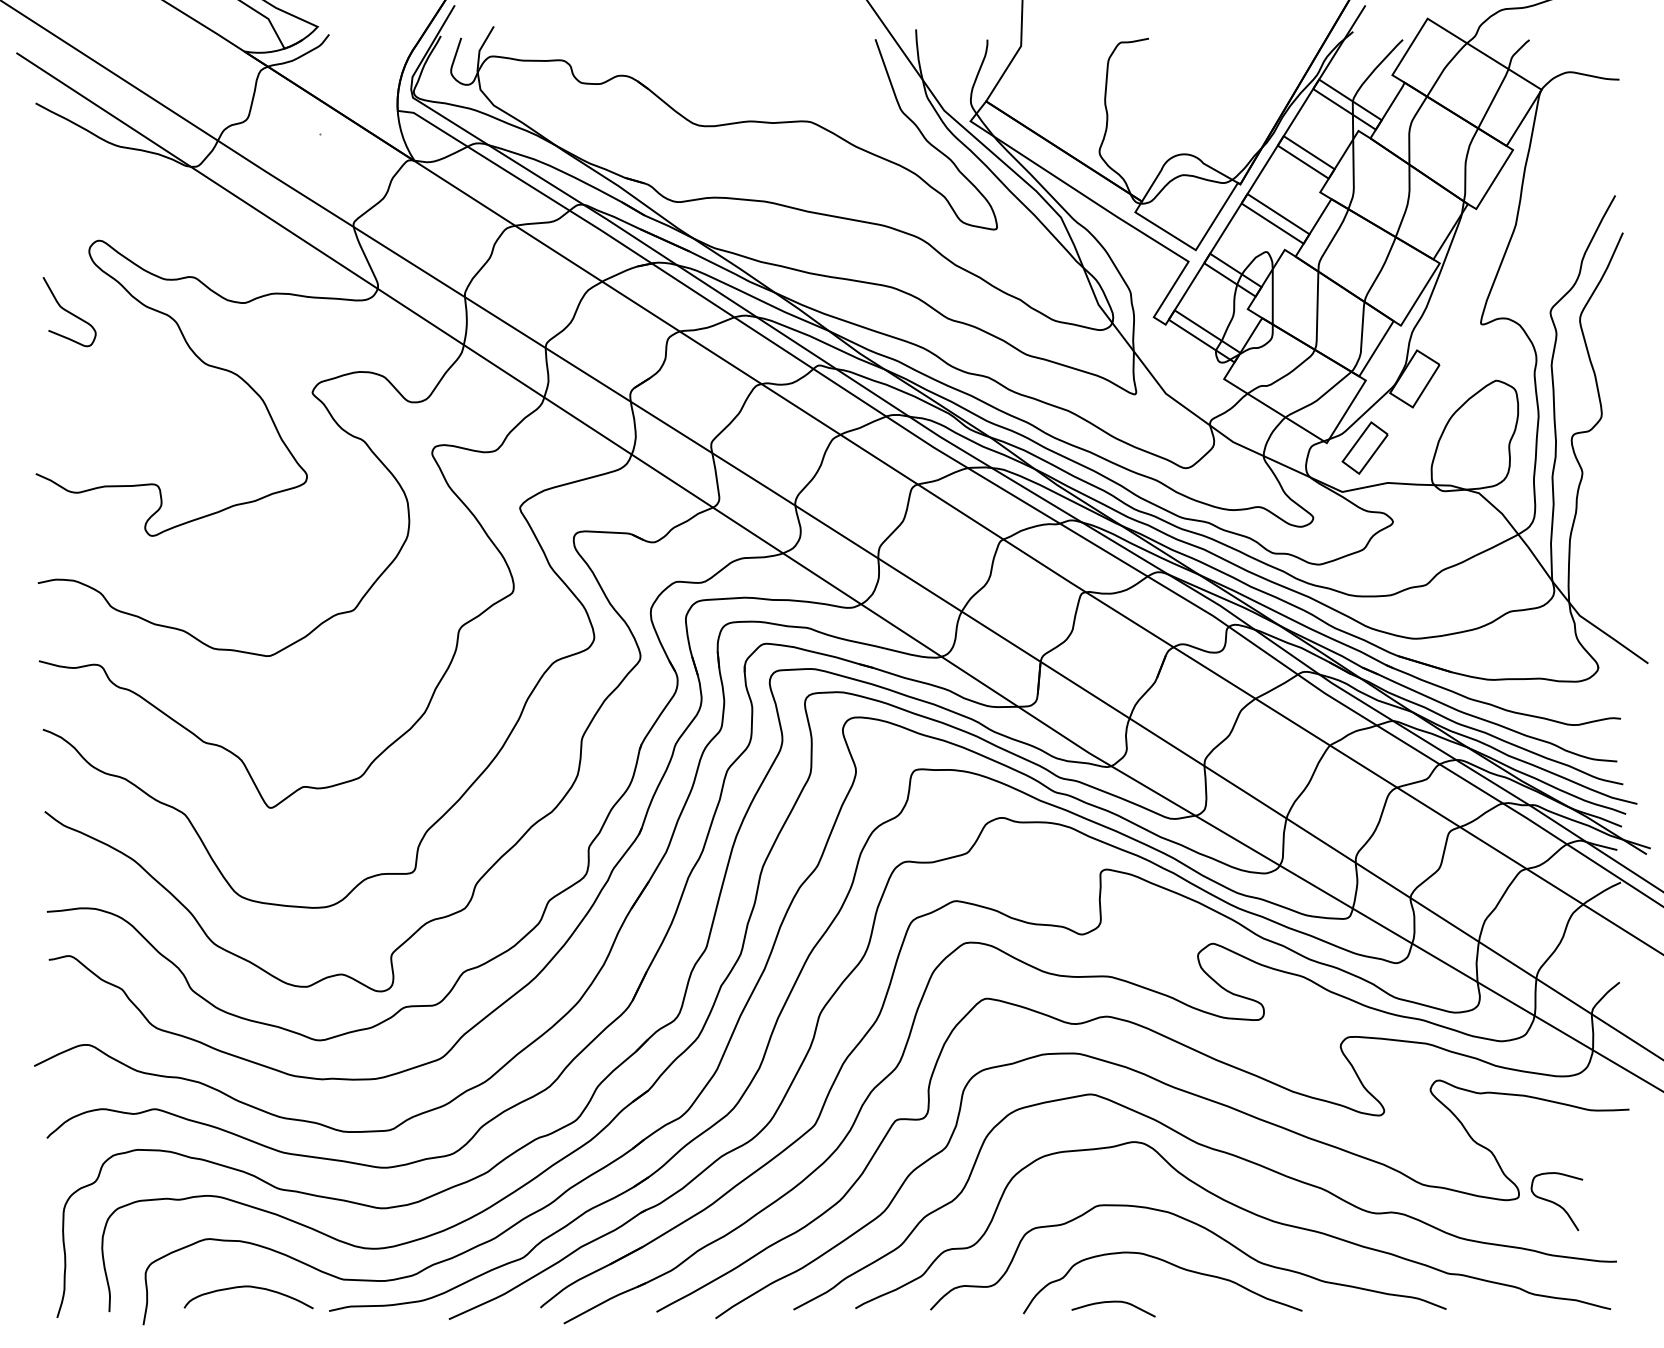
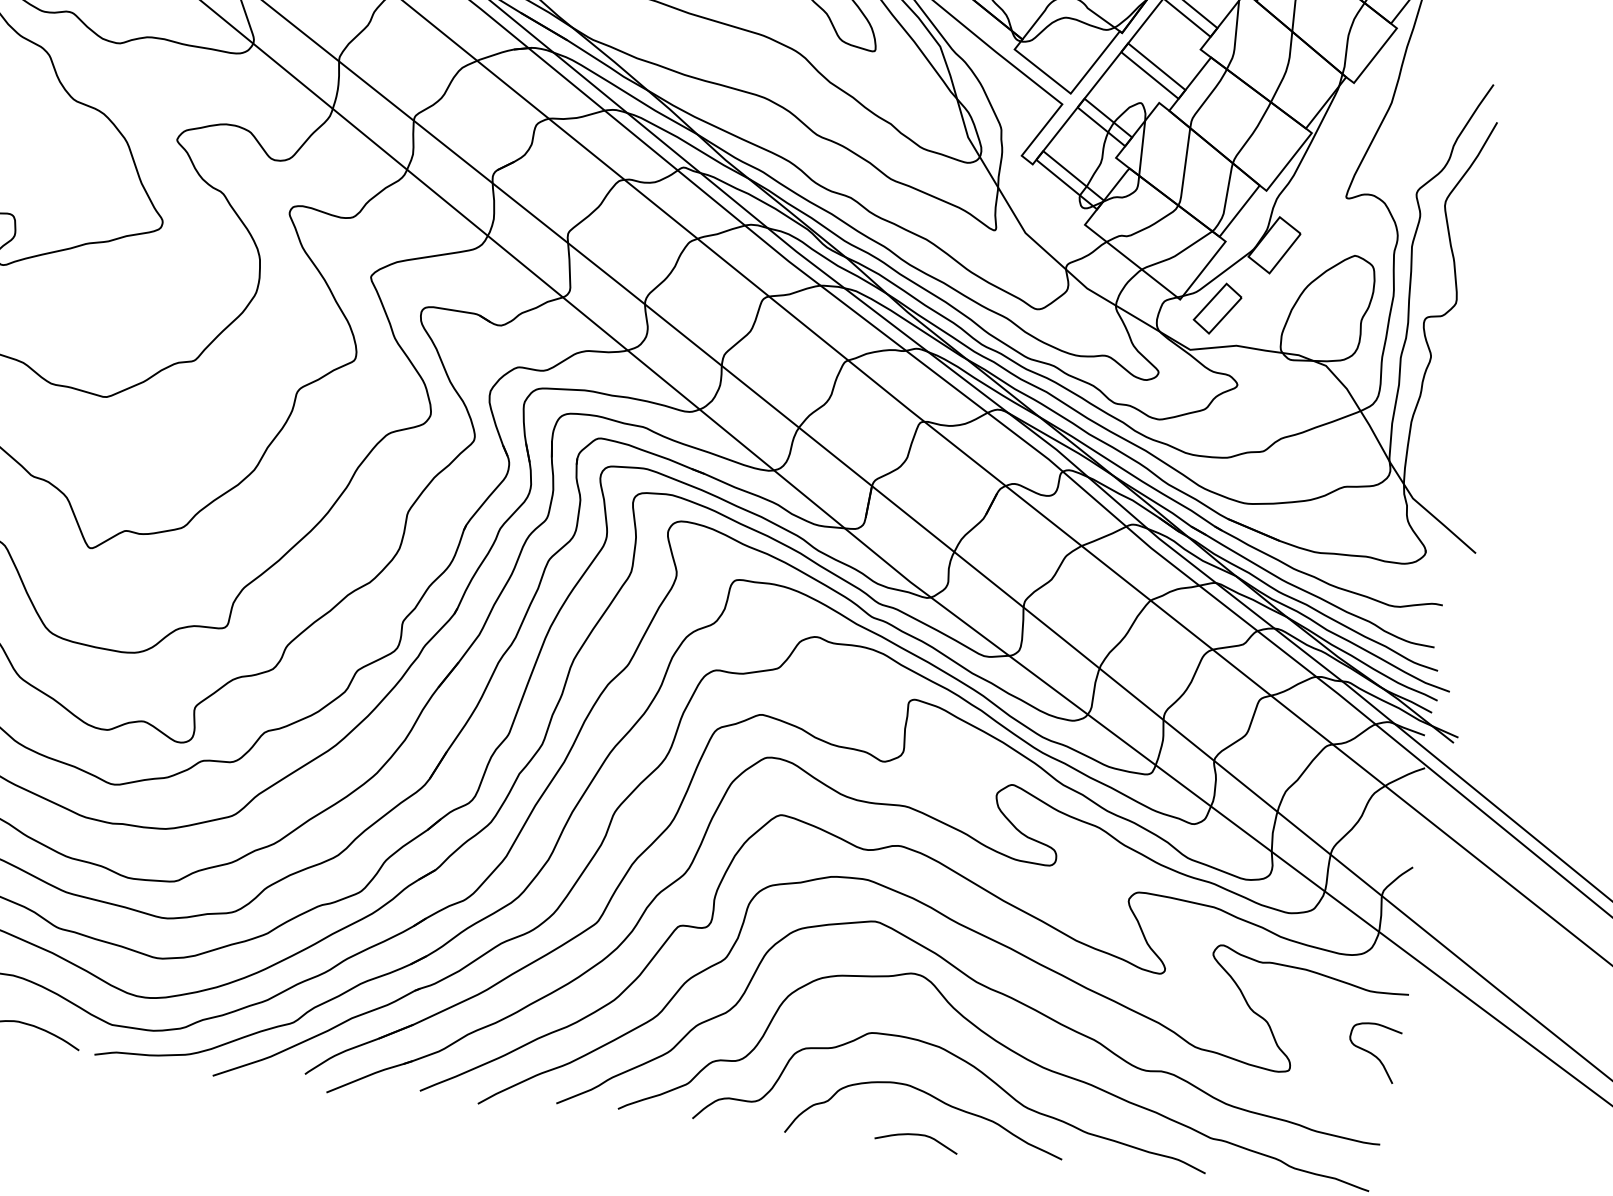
curve: (1555, 1202) -> (1372, 1053), moved
curve: (1113, 1302) -> (916, 1135), moved

